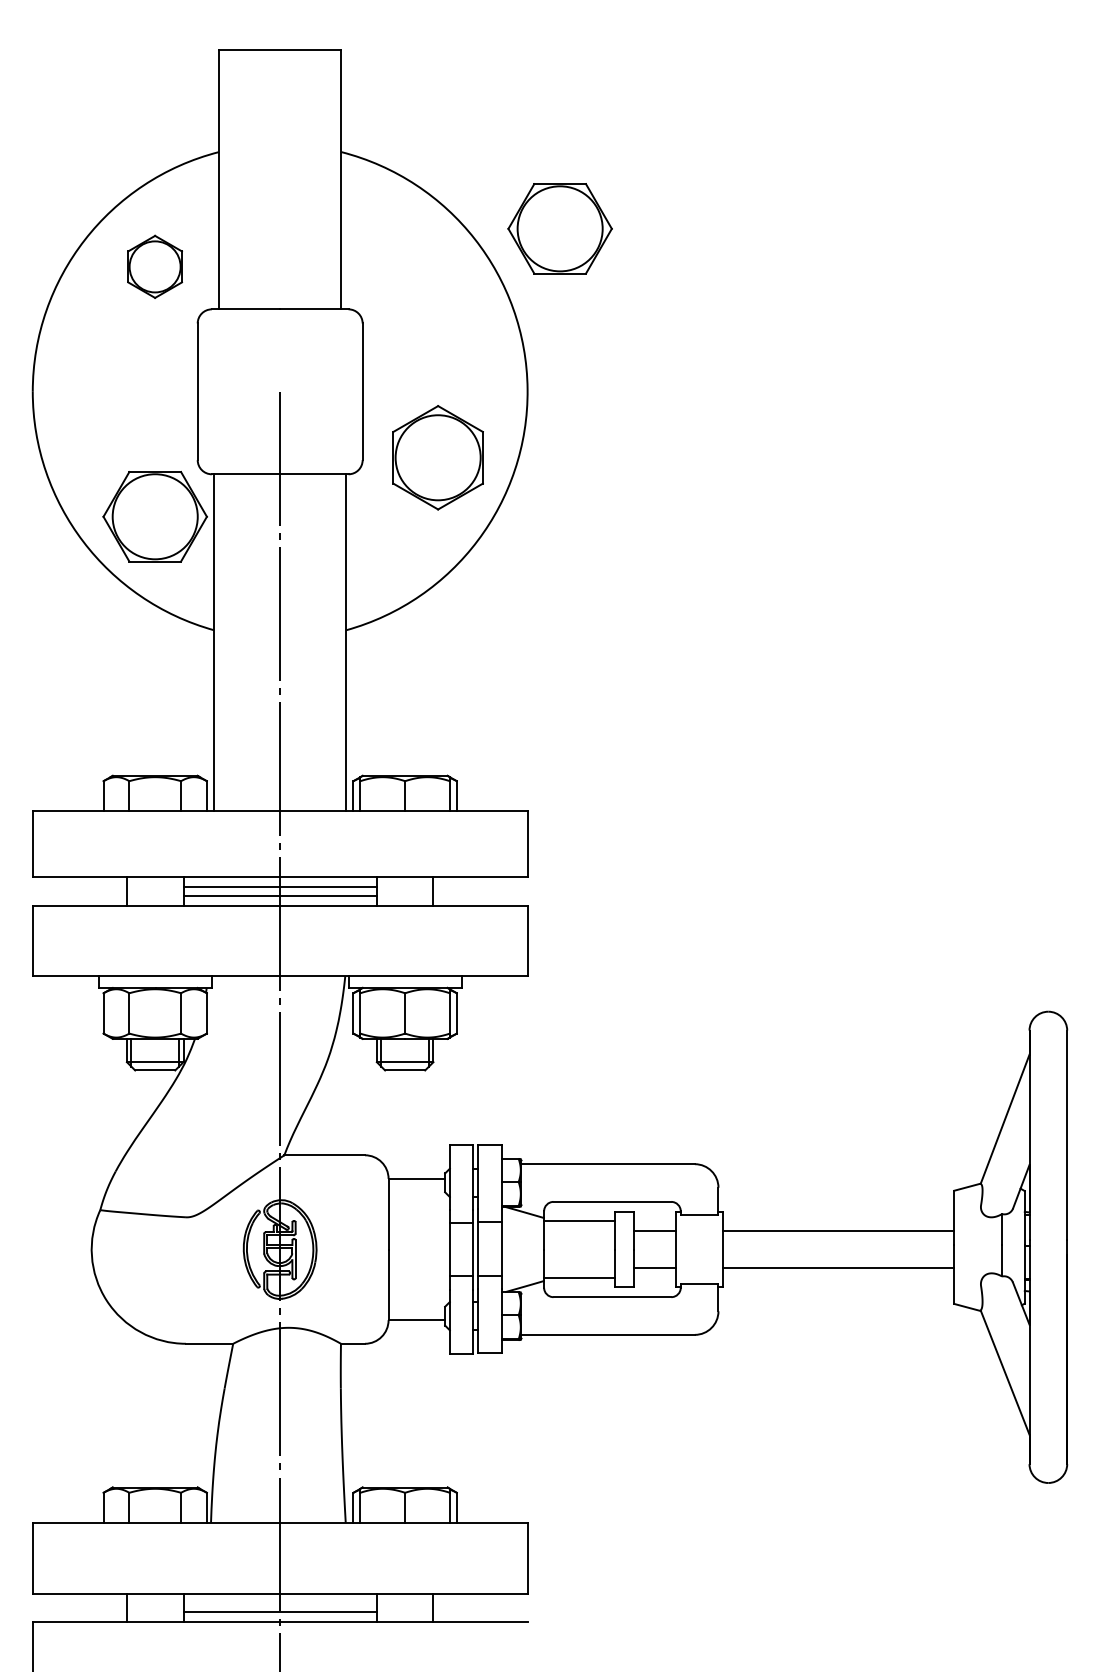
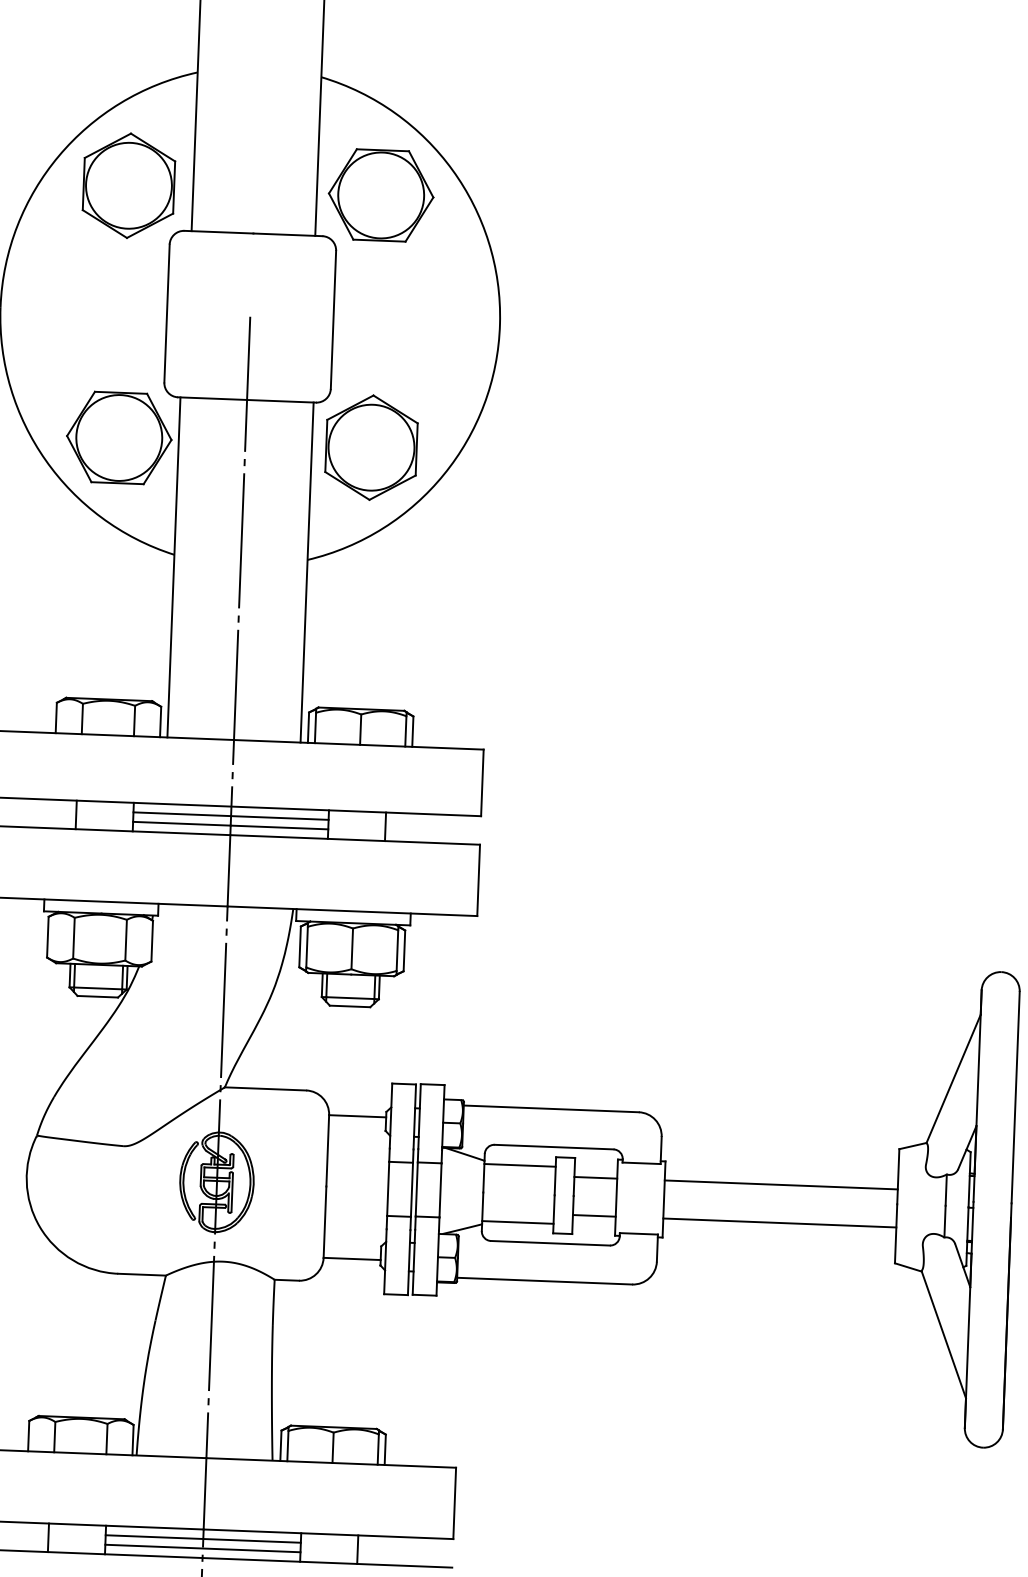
part: (559, 228) -> (380, 195), moved
part: (154, 266) -> (128, 185), size x1.67
part: (437, 457) -> (370, 447), moved
line: (279, 1602) -> (202, 1538), added

